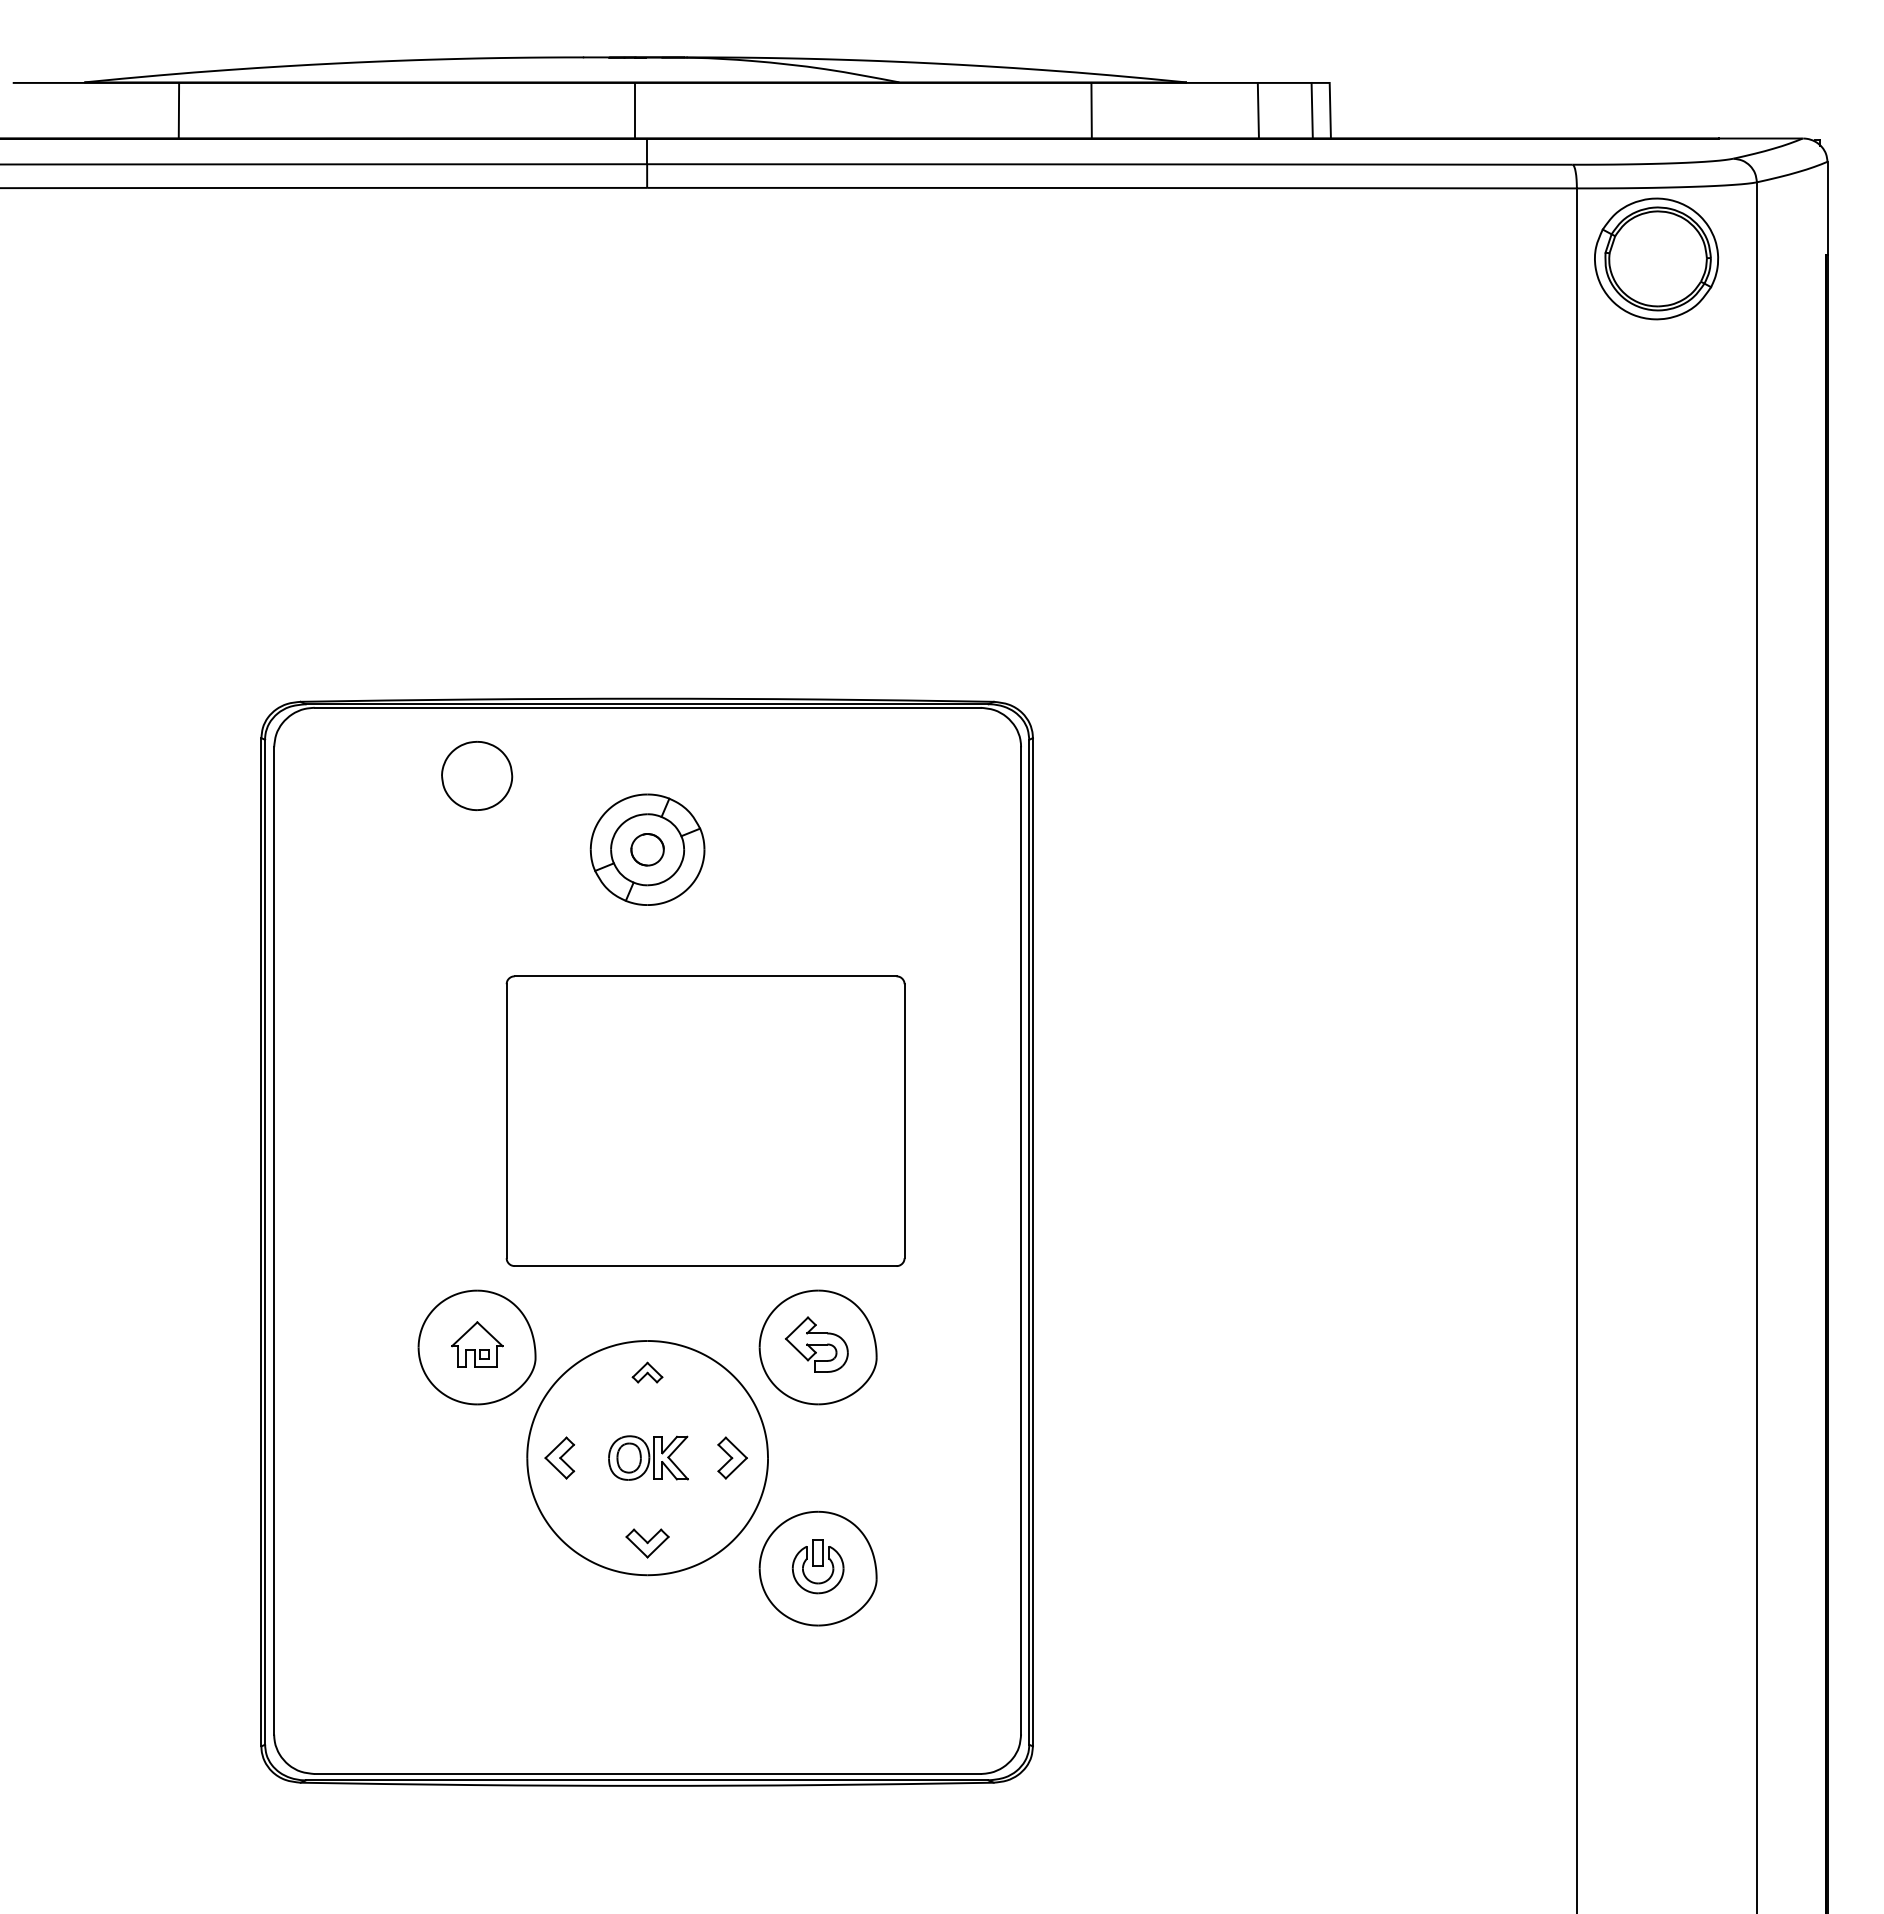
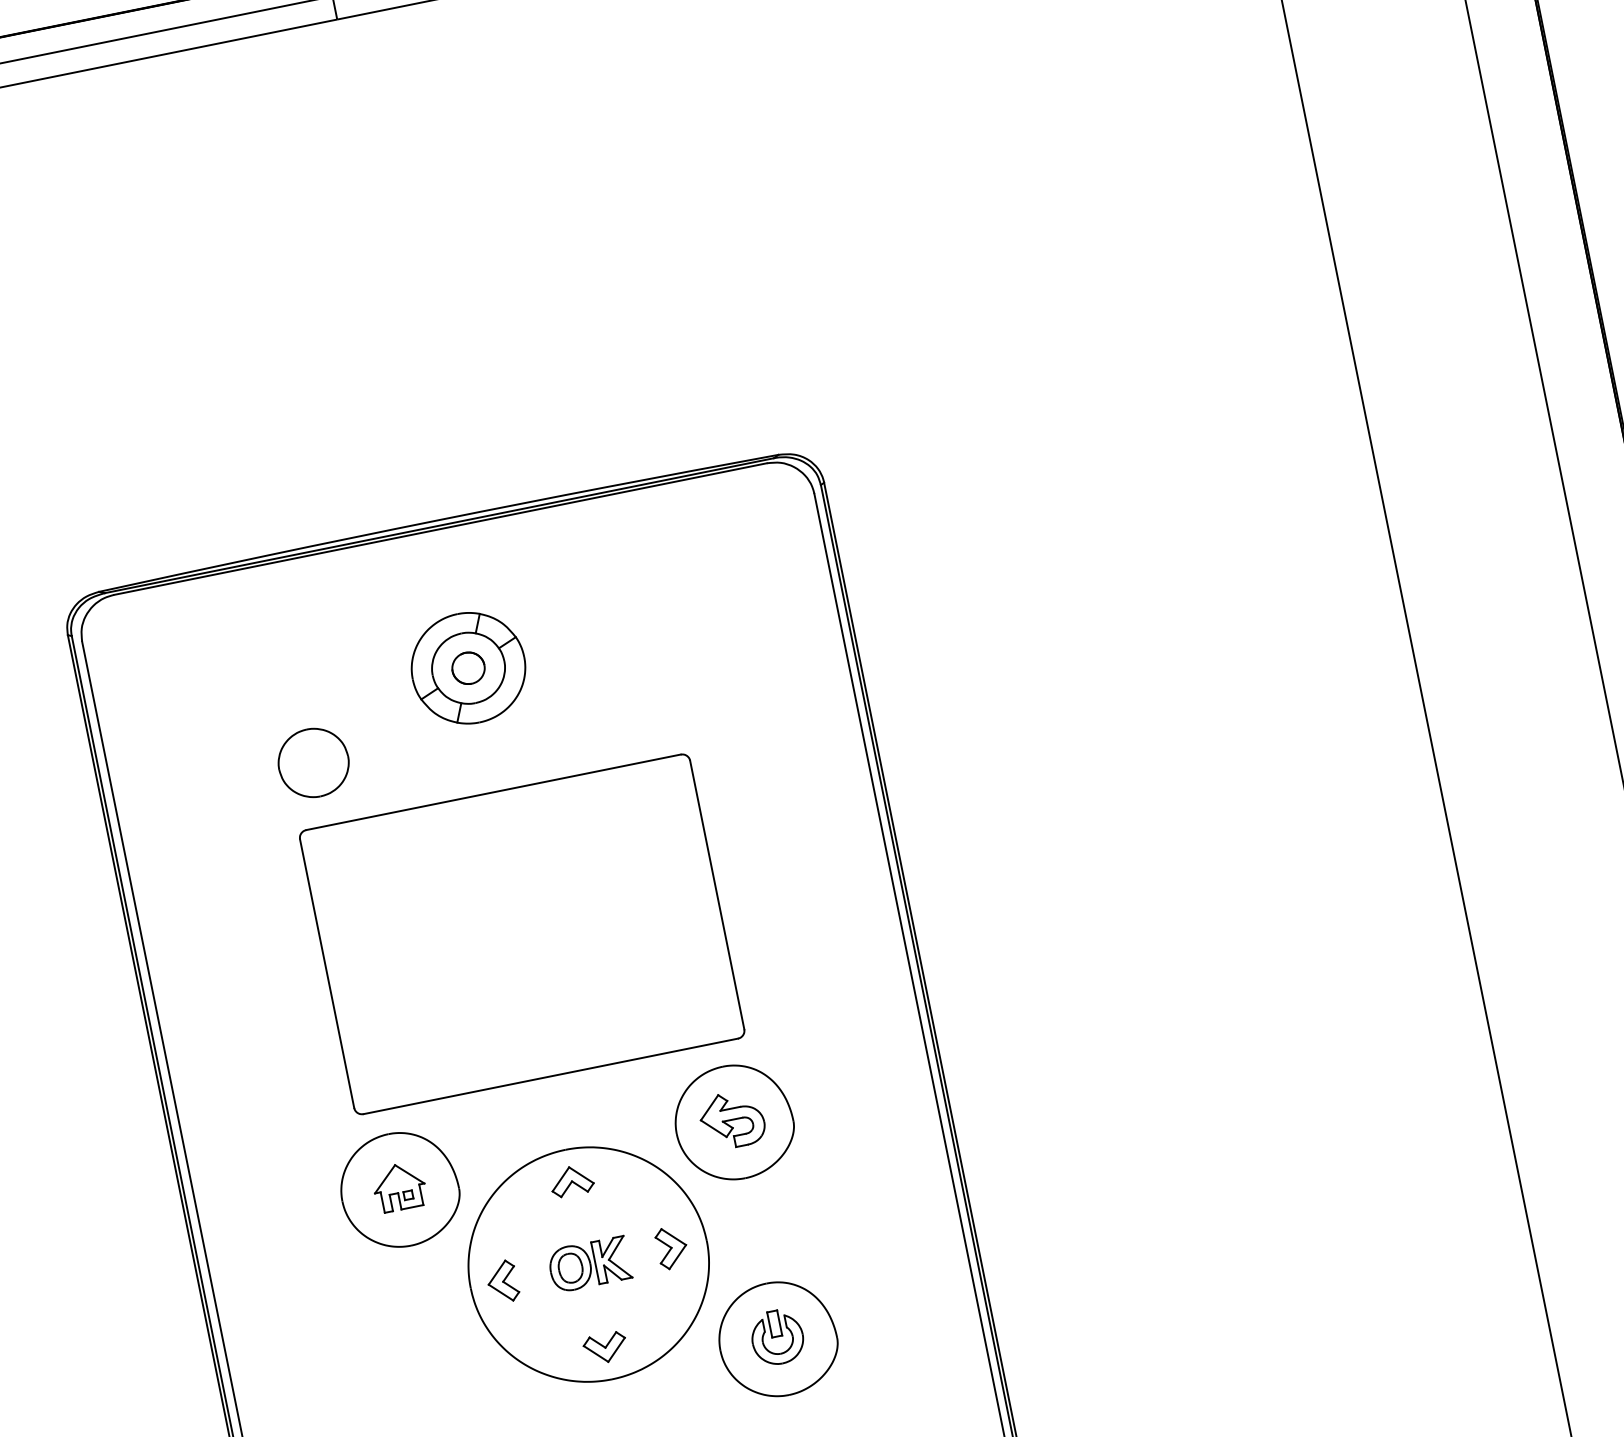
part: (477, 775) -> (313, 762), moved
part: (705, 1120) -> (521, 933), moved
part: (647, 1372) -> (571, 1180), size x1.43

